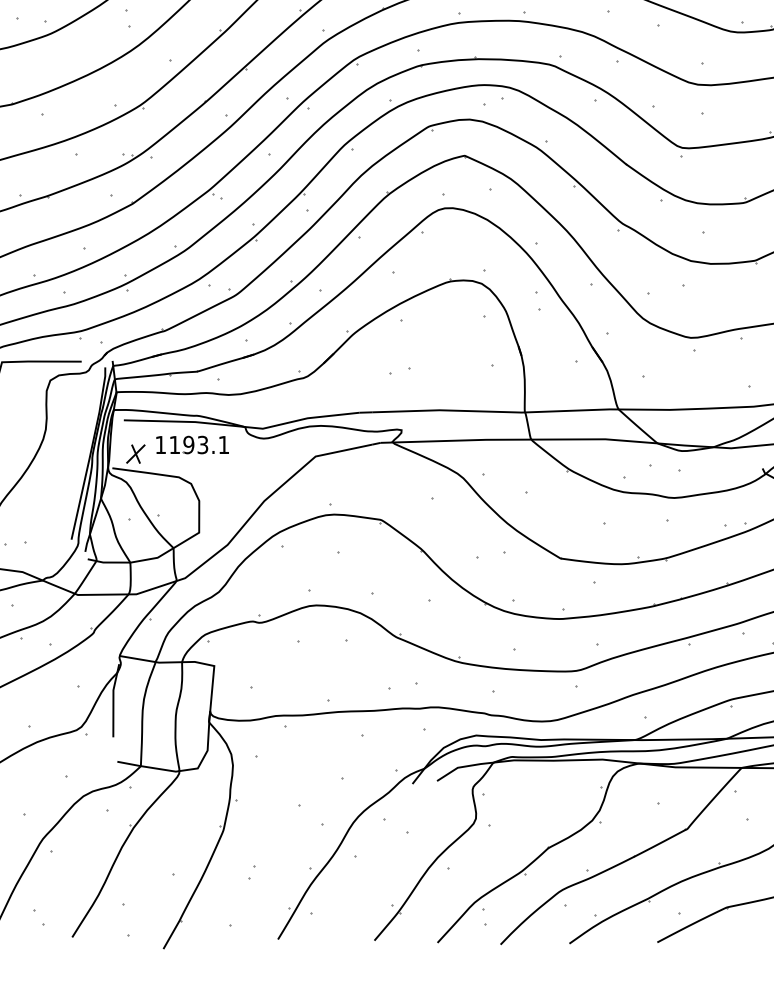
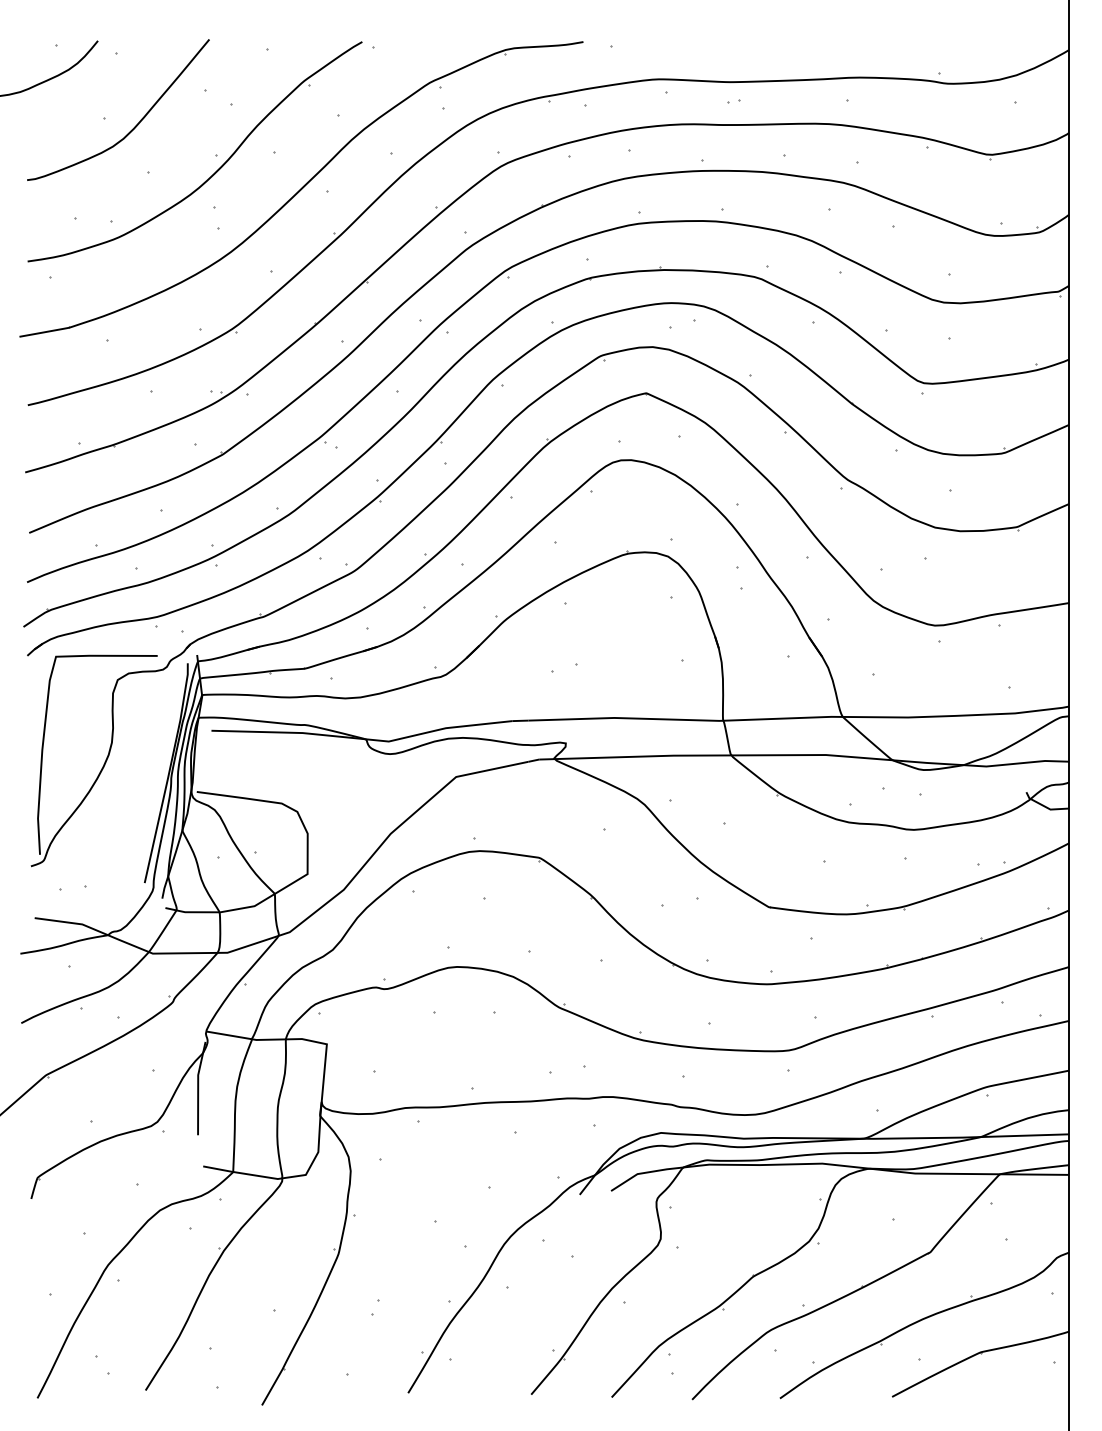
part: (192, 445) -> (298, 762), removed
part: (135, 453) -> (226, 773), removed

